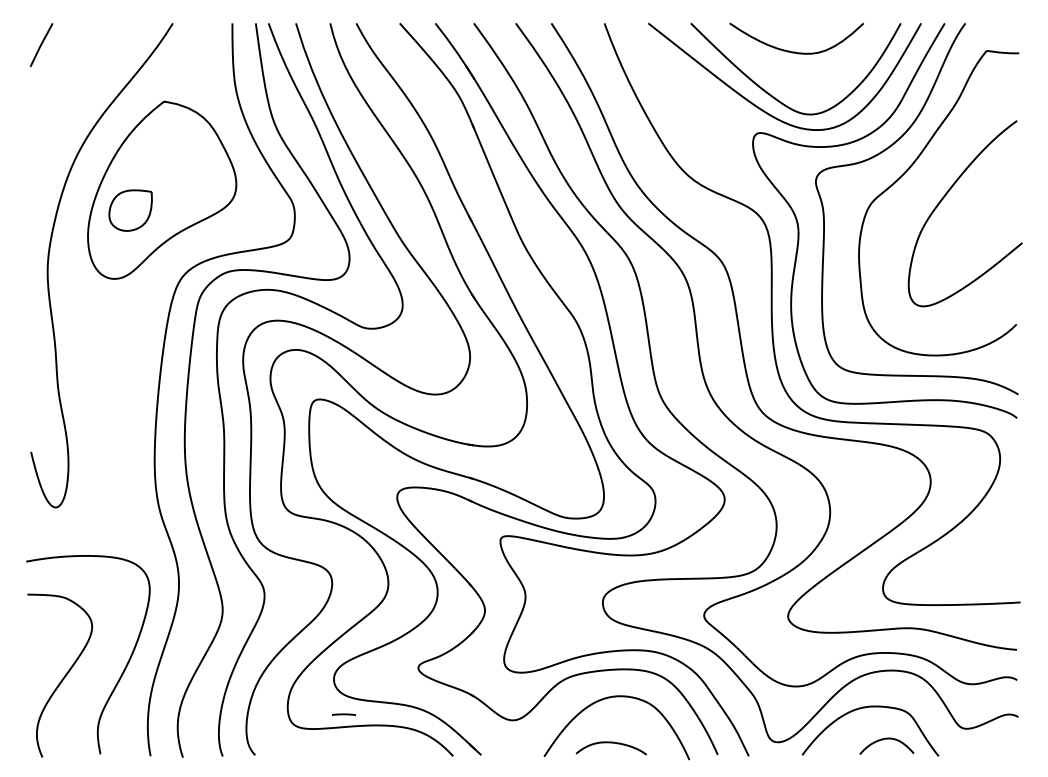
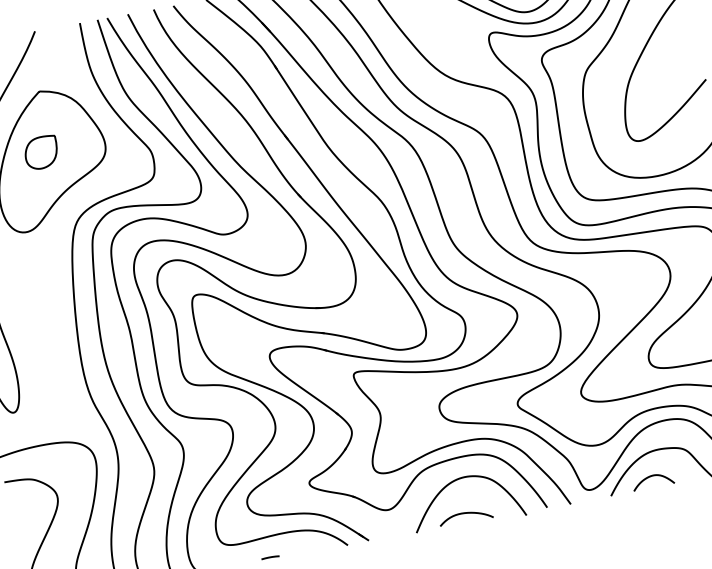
part: (130, 210) -> (41, 152), moved
line: (343, 714) -> (270, 557), moved
curve: (883, 740) -> (649, 477), moved

